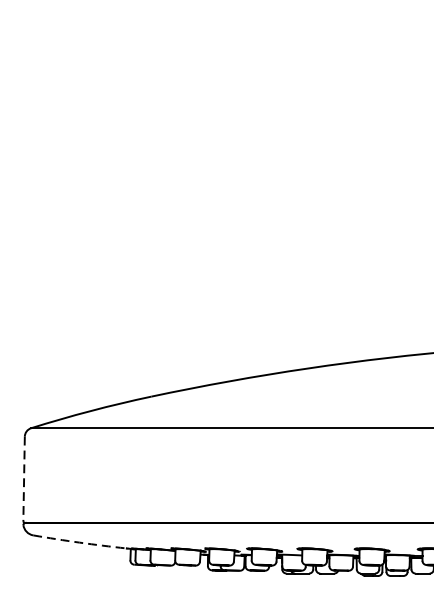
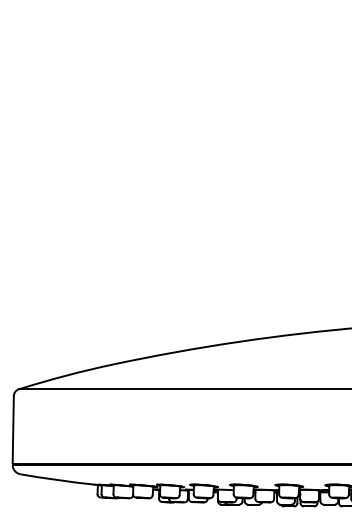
line: (24, 478) -> (13, 429), dashed -> solid
arc: (79, 543) -> (57, 480), dashed -> solid

